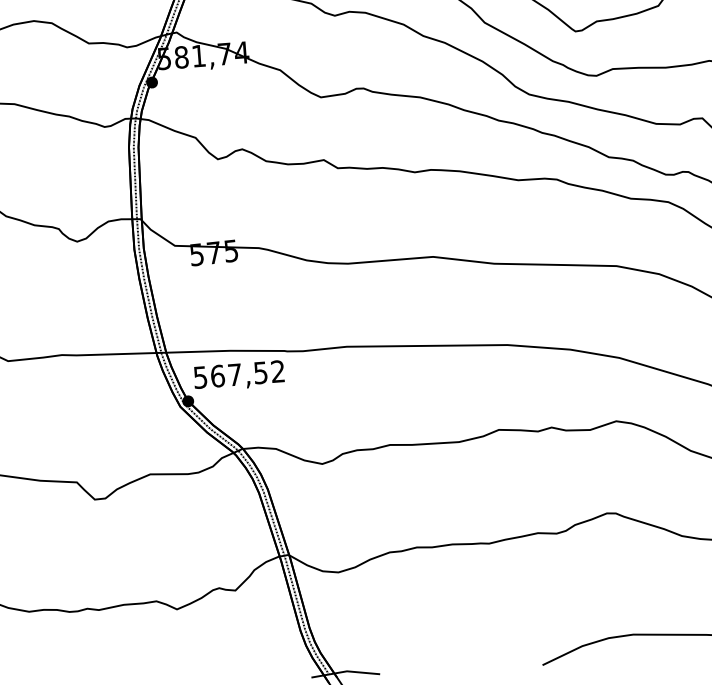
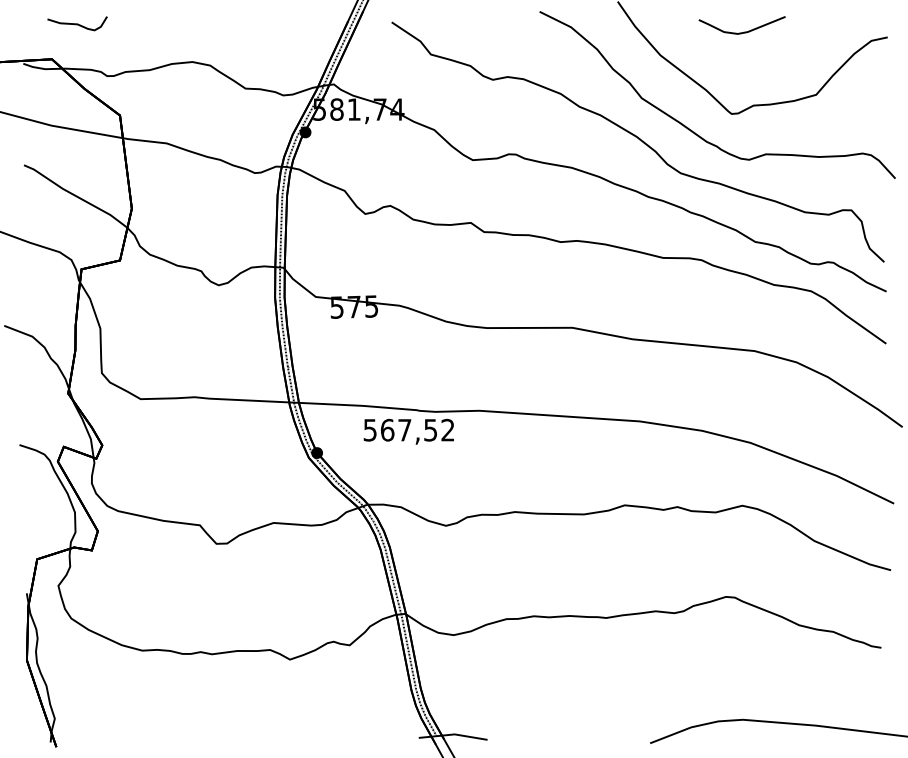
text: (238, 375) -> (408, 431), moved

